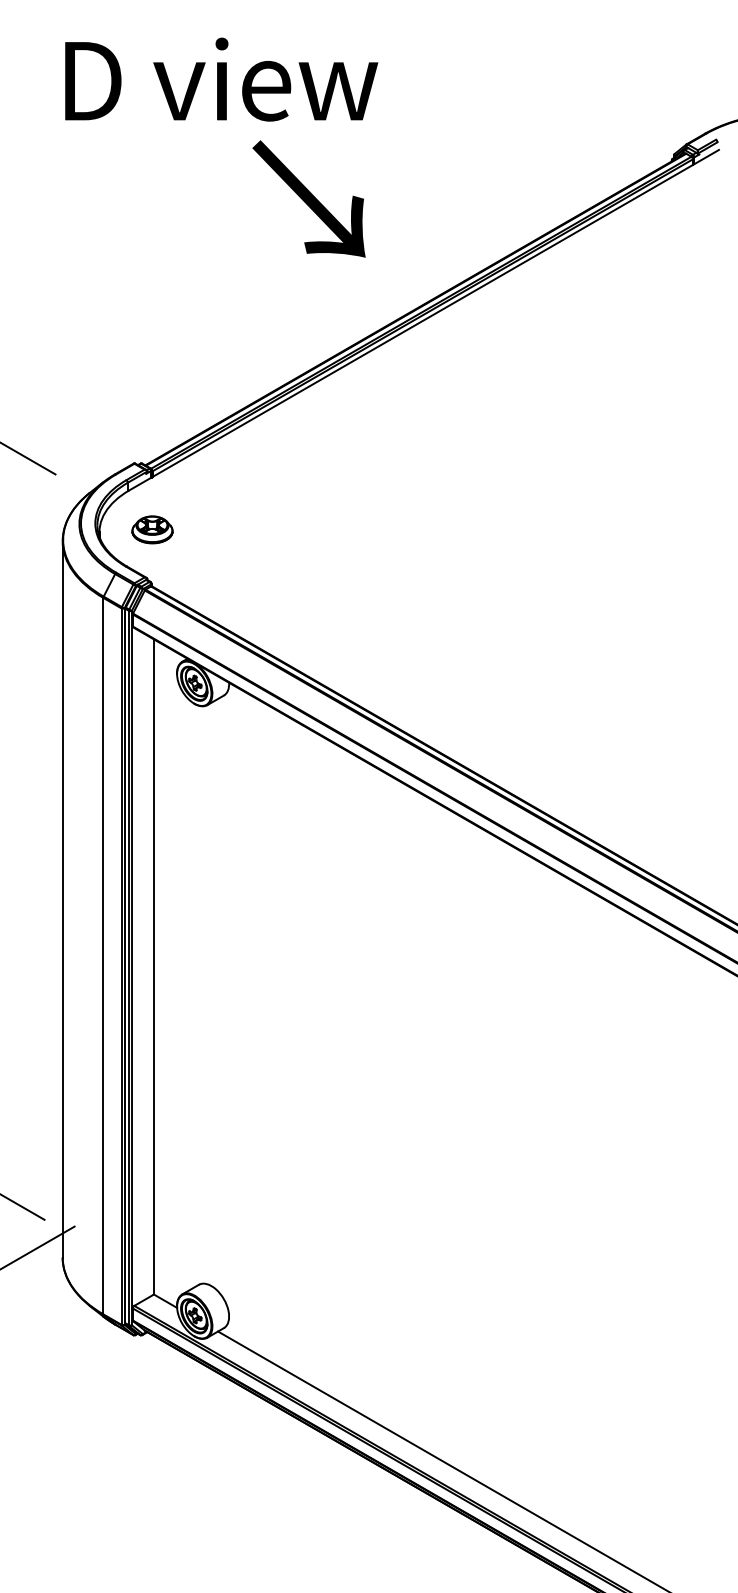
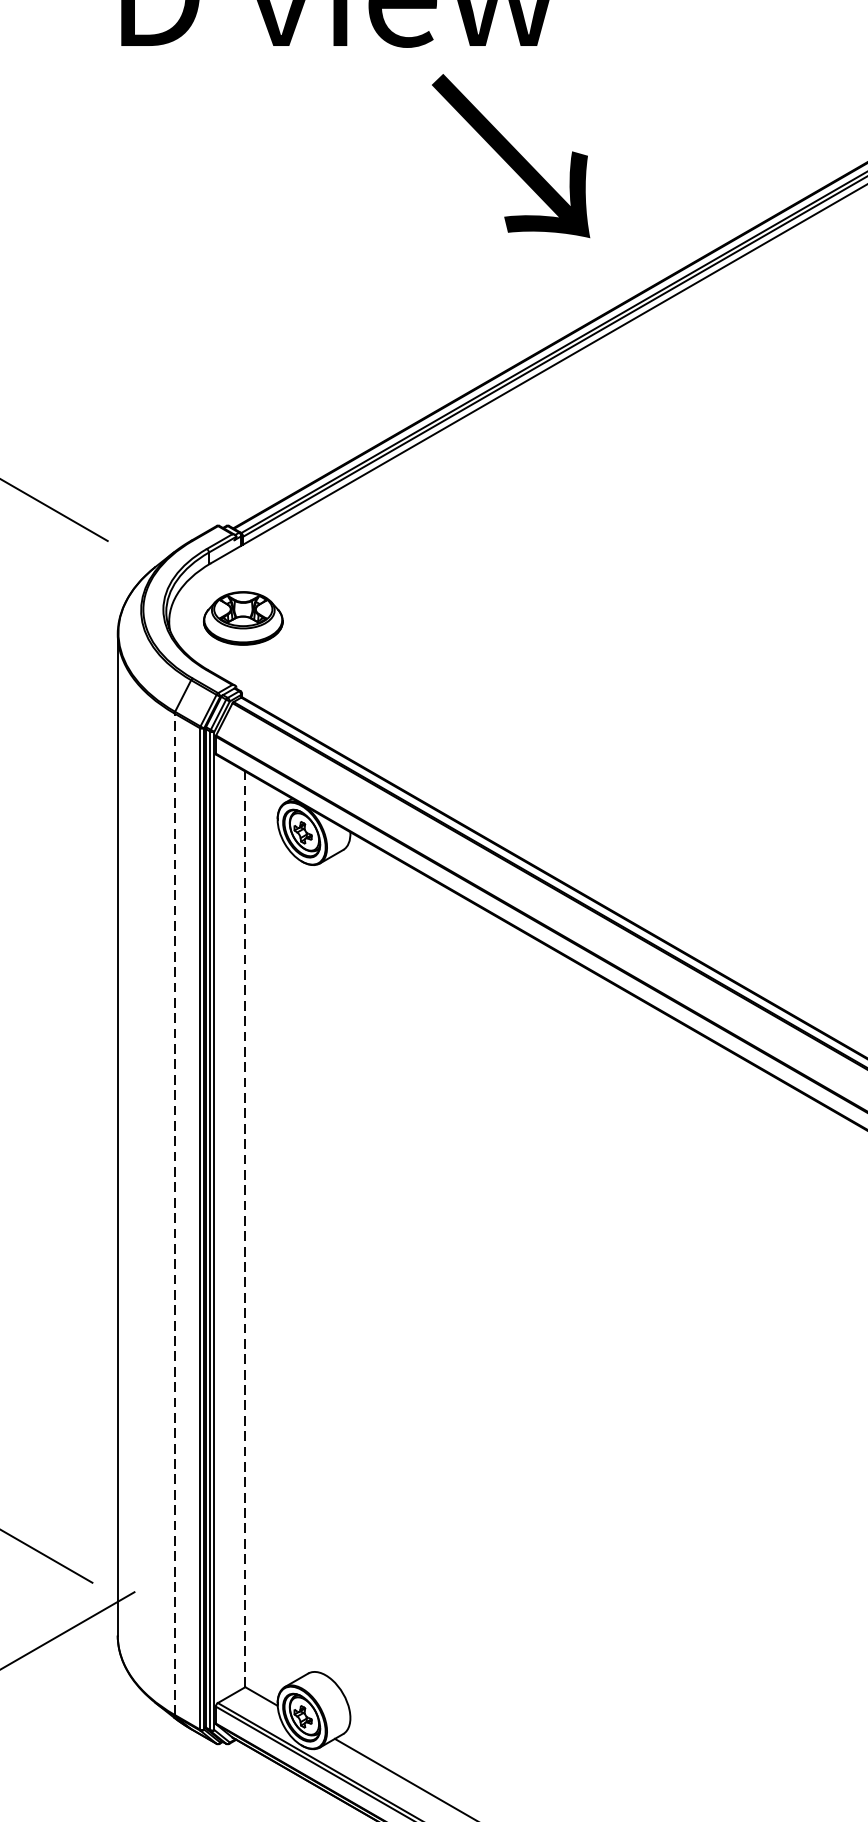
text: (308, 198) -> (510, 155), moved
part: (152, 529) -> (243, 617), size x1.4
line: (103, 955) -> (174, 1213), solid -> dashed
line: (153, 966) -> (244, 1228), solid -> dashed

